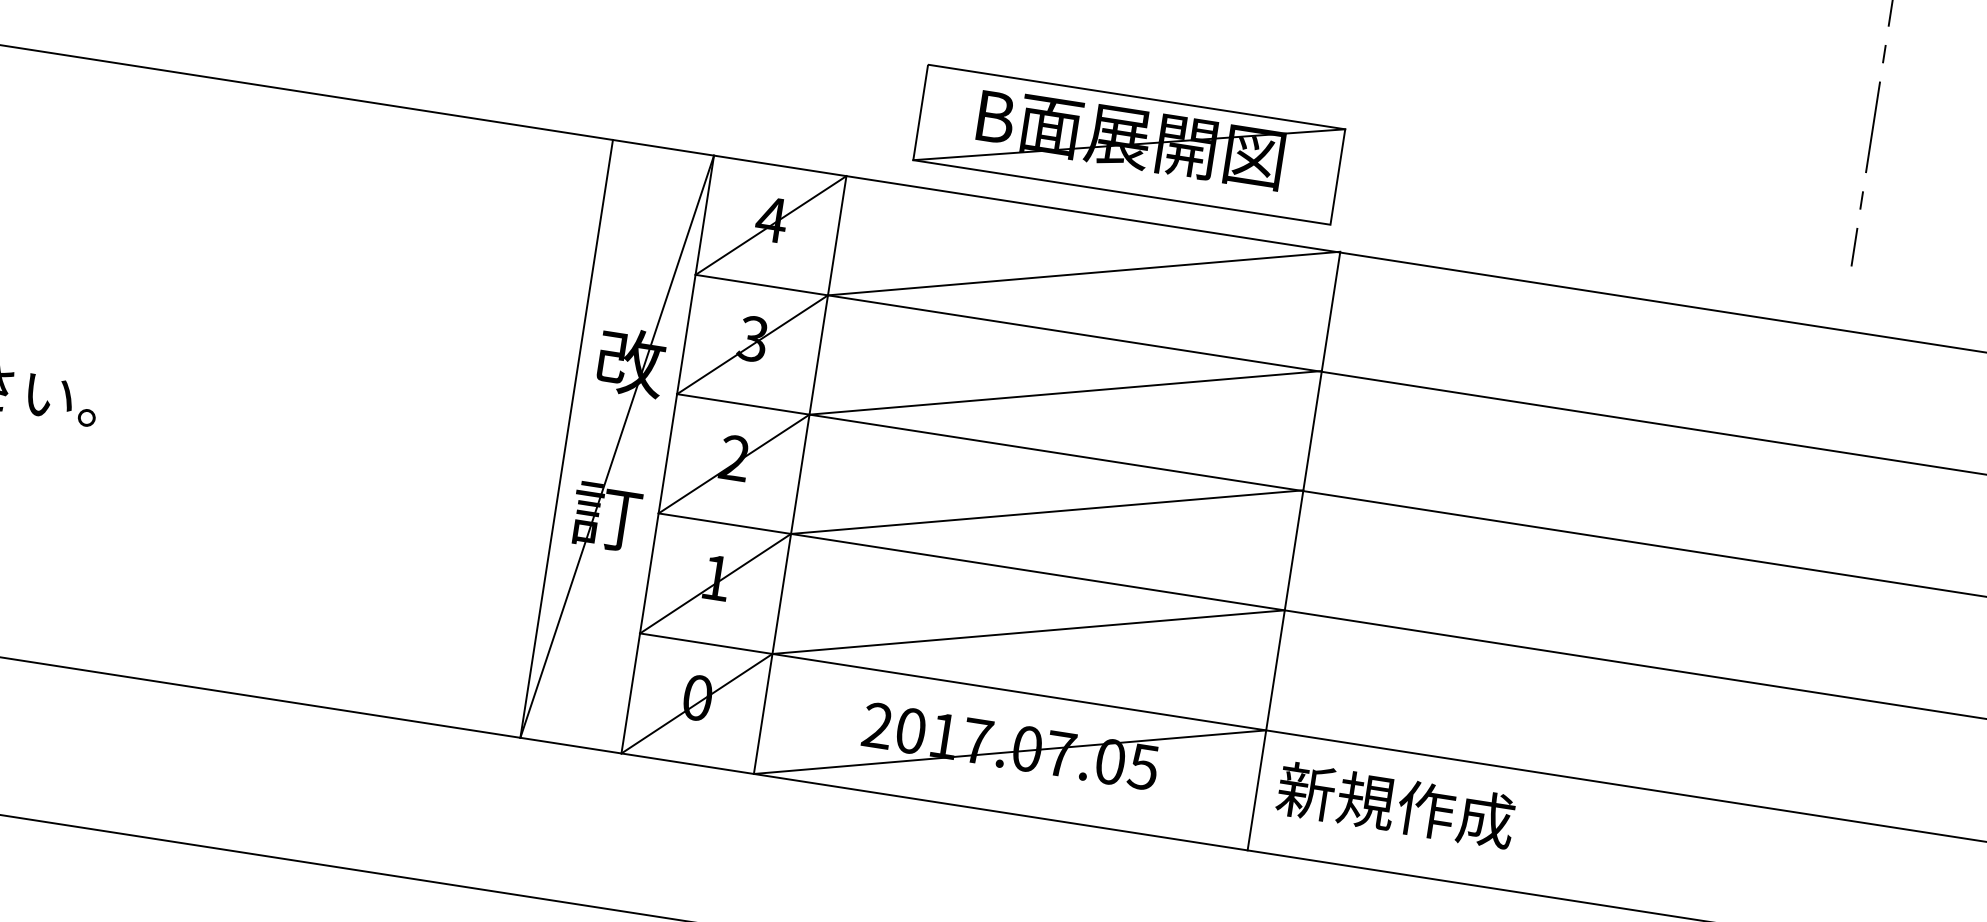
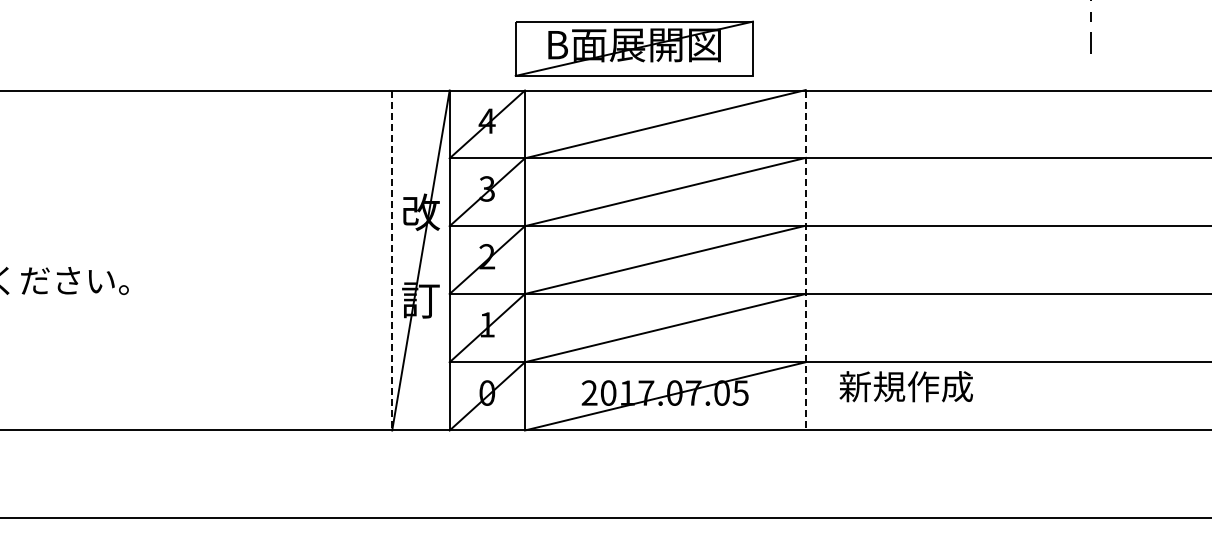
part: (1127, 144) -> (633, 48), moved
line: (567, 438) -> (392, 260), solid -> dashed
line: (1293, 551) -> (805, 260), solid -> dashed
text: (1394, 804) -> (905, 386), moved

